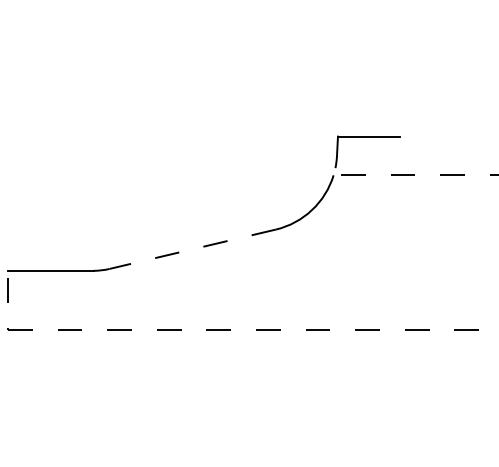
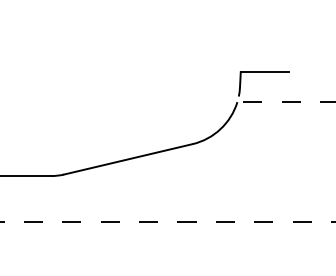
line: (192, 249) -> (128, 159), dashed -> solid

